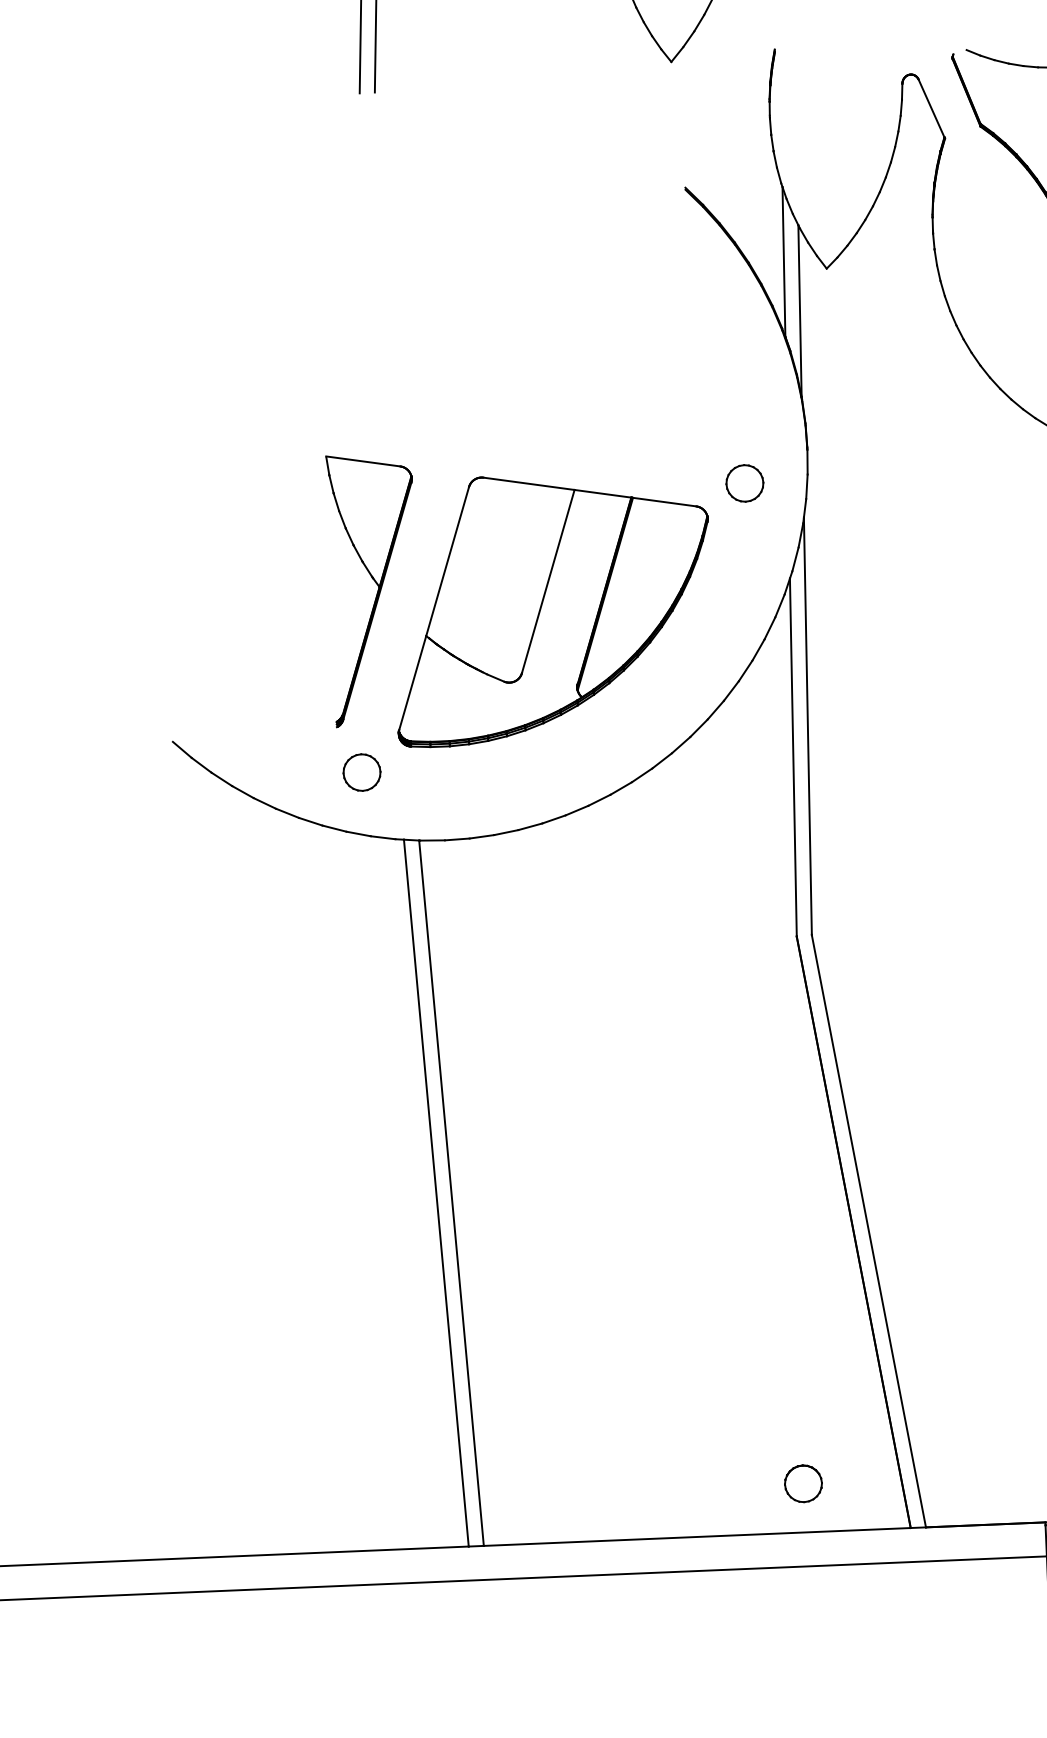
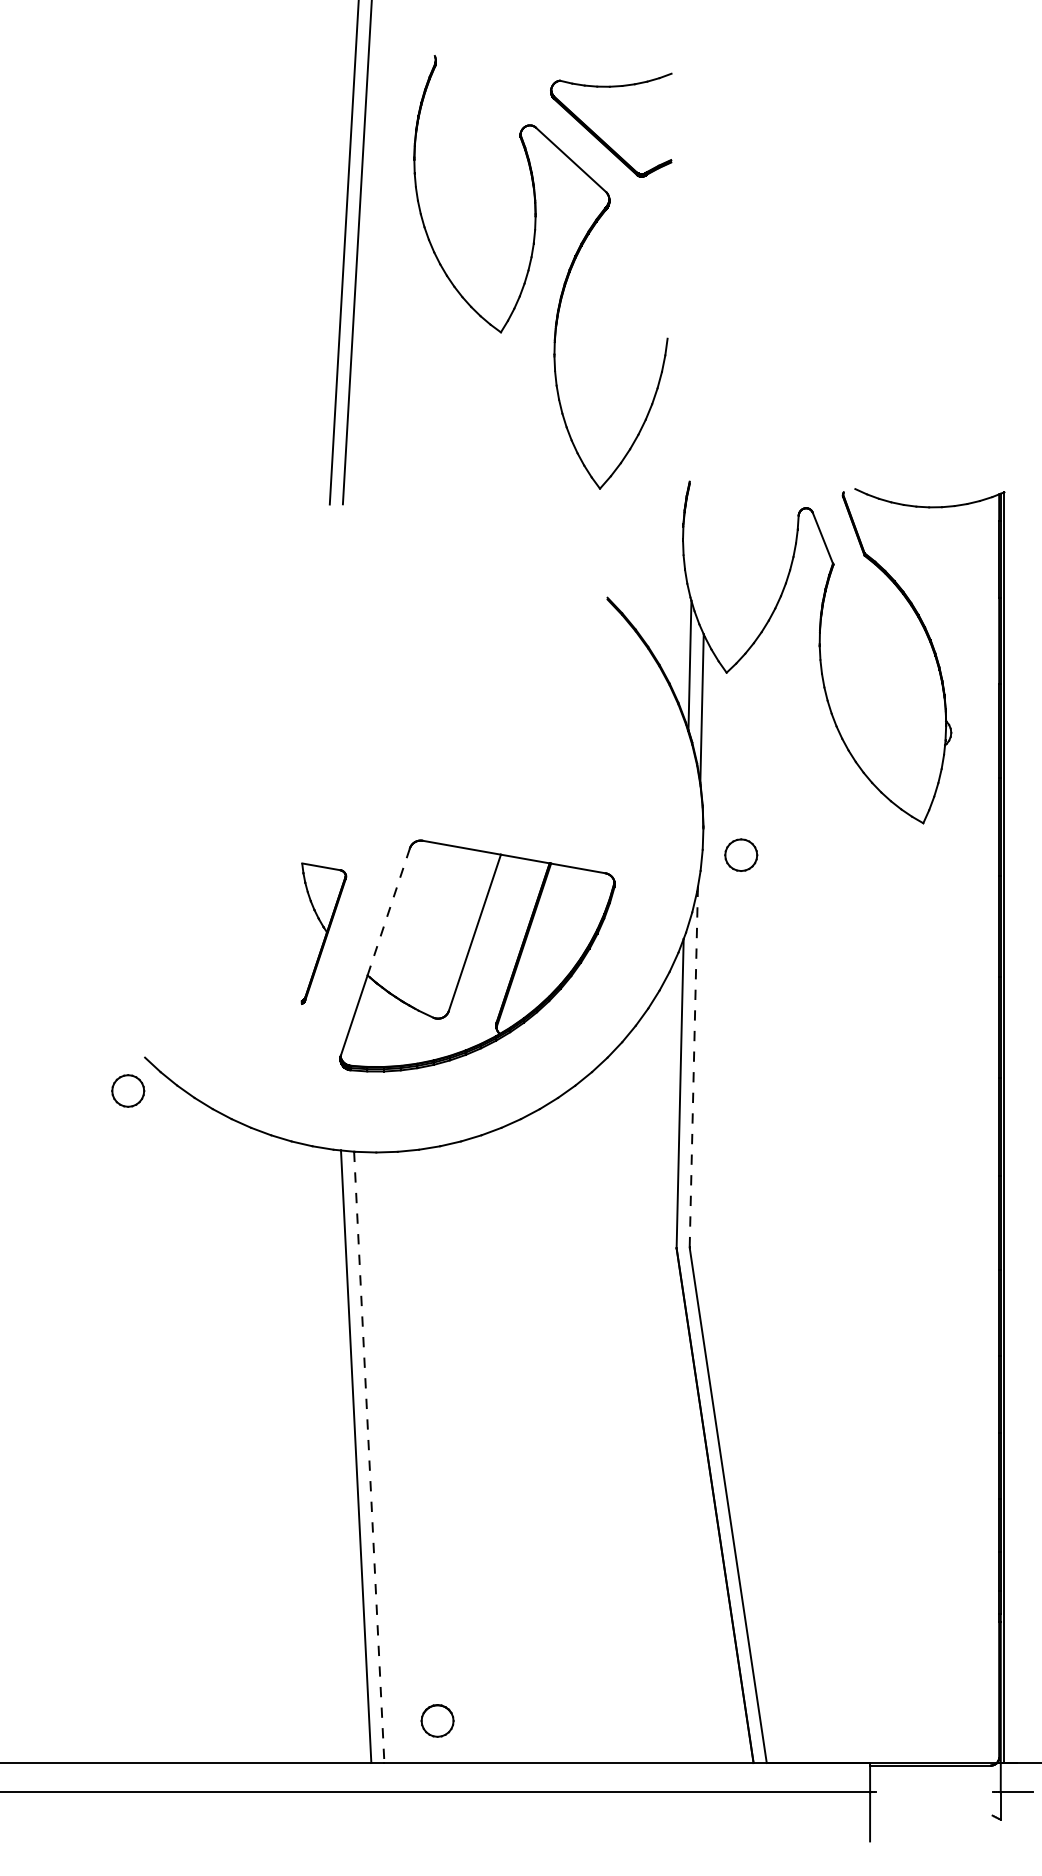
part: (745, 482) -> (741, 854), moved
line: (447, 561) -> (388, 911), solid -> dashed
part: (373, 589) -> (323, 933), size x0.6
line: (807, 725) -> (693, 1066), solid -> dashed
part: (362, 772) -> (128, 1090), moved
line: (451, 1193) -> (369, 1457), solid -> dashed
part: (803, 1483) -> (437, 1720), moved

